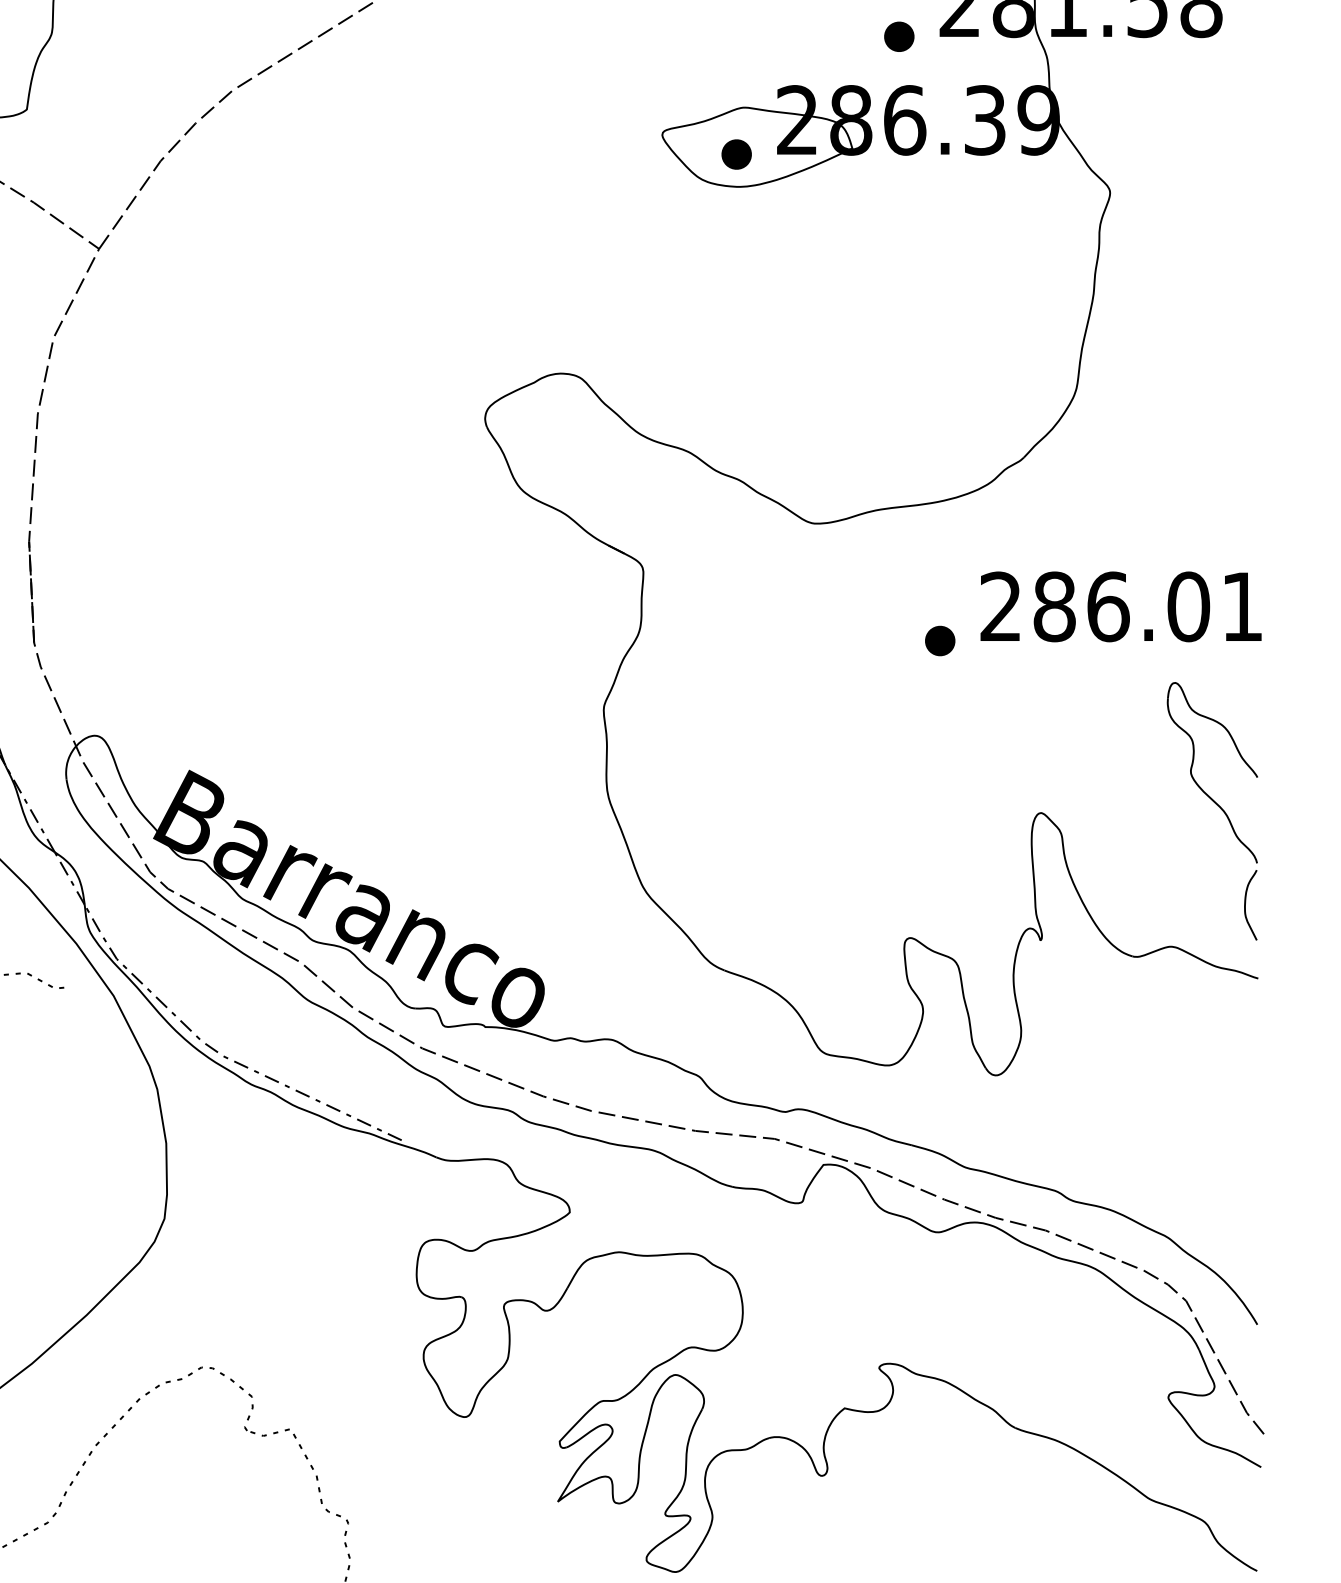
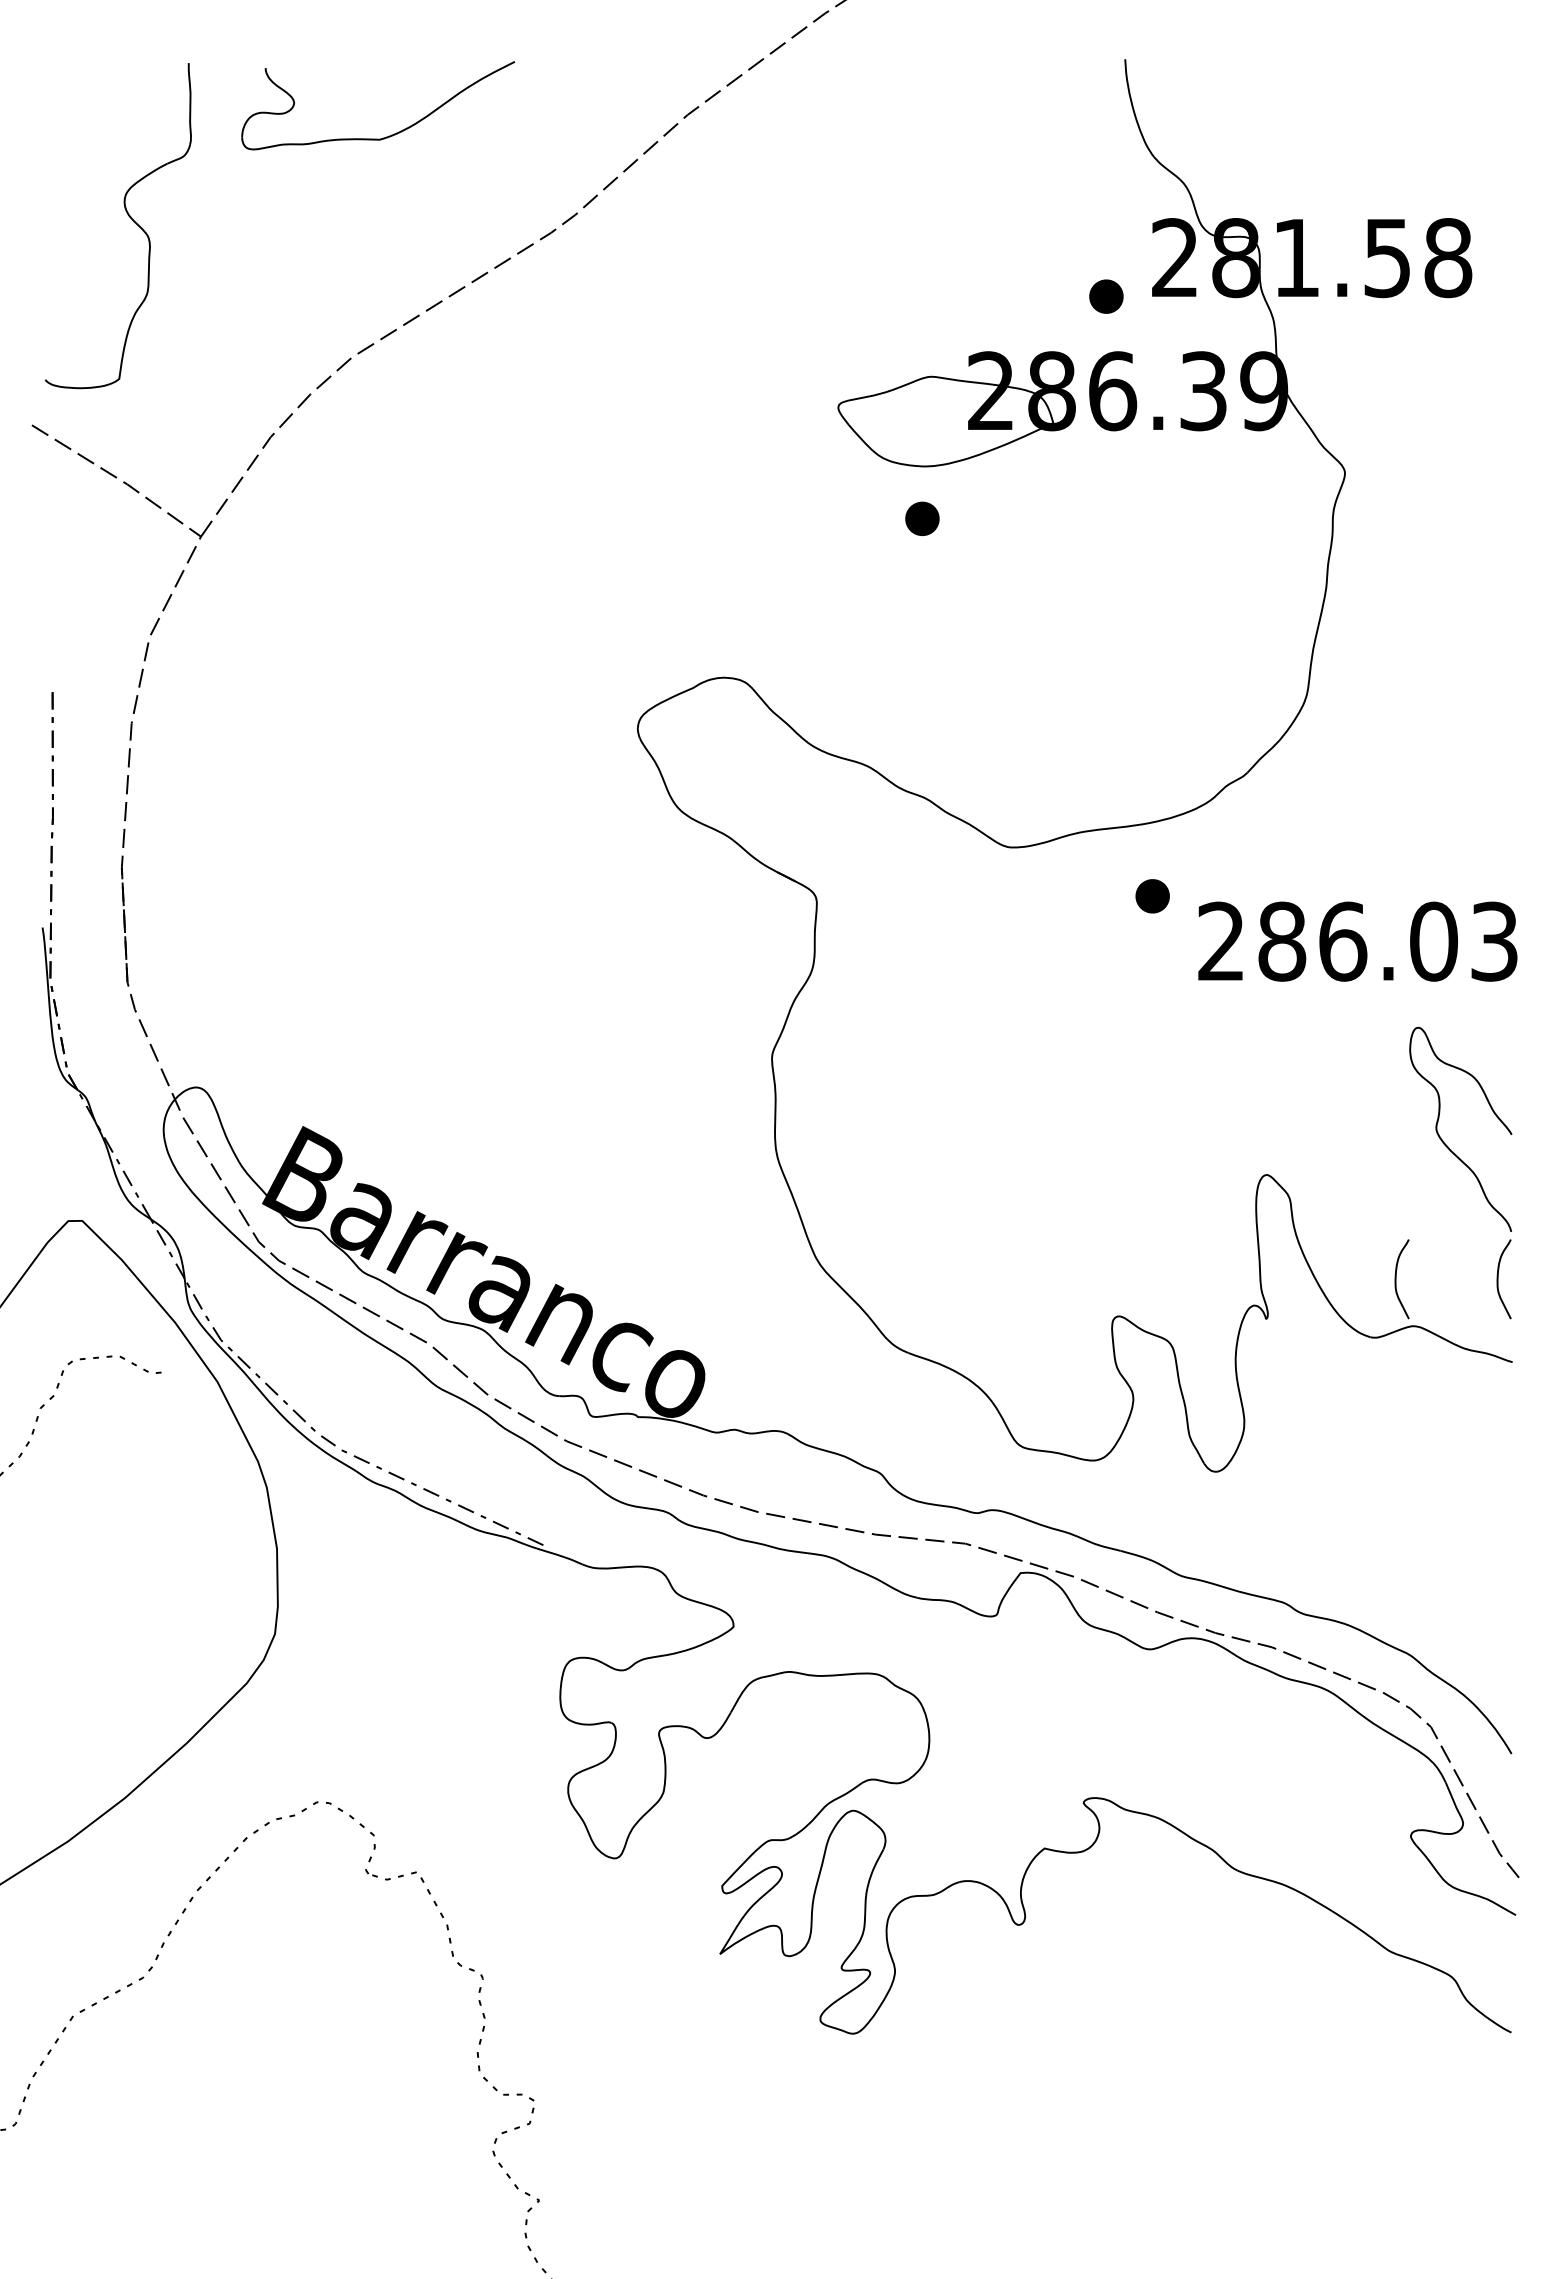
part: (736, 154) -> (922, 518), moved
text: (1242, 606) -> (1494, 941), 286.01 -> 286.03
part: (940, 641) -> (1152, 896), moved
curve: (1155, 905) -> (1396, 1279), added

